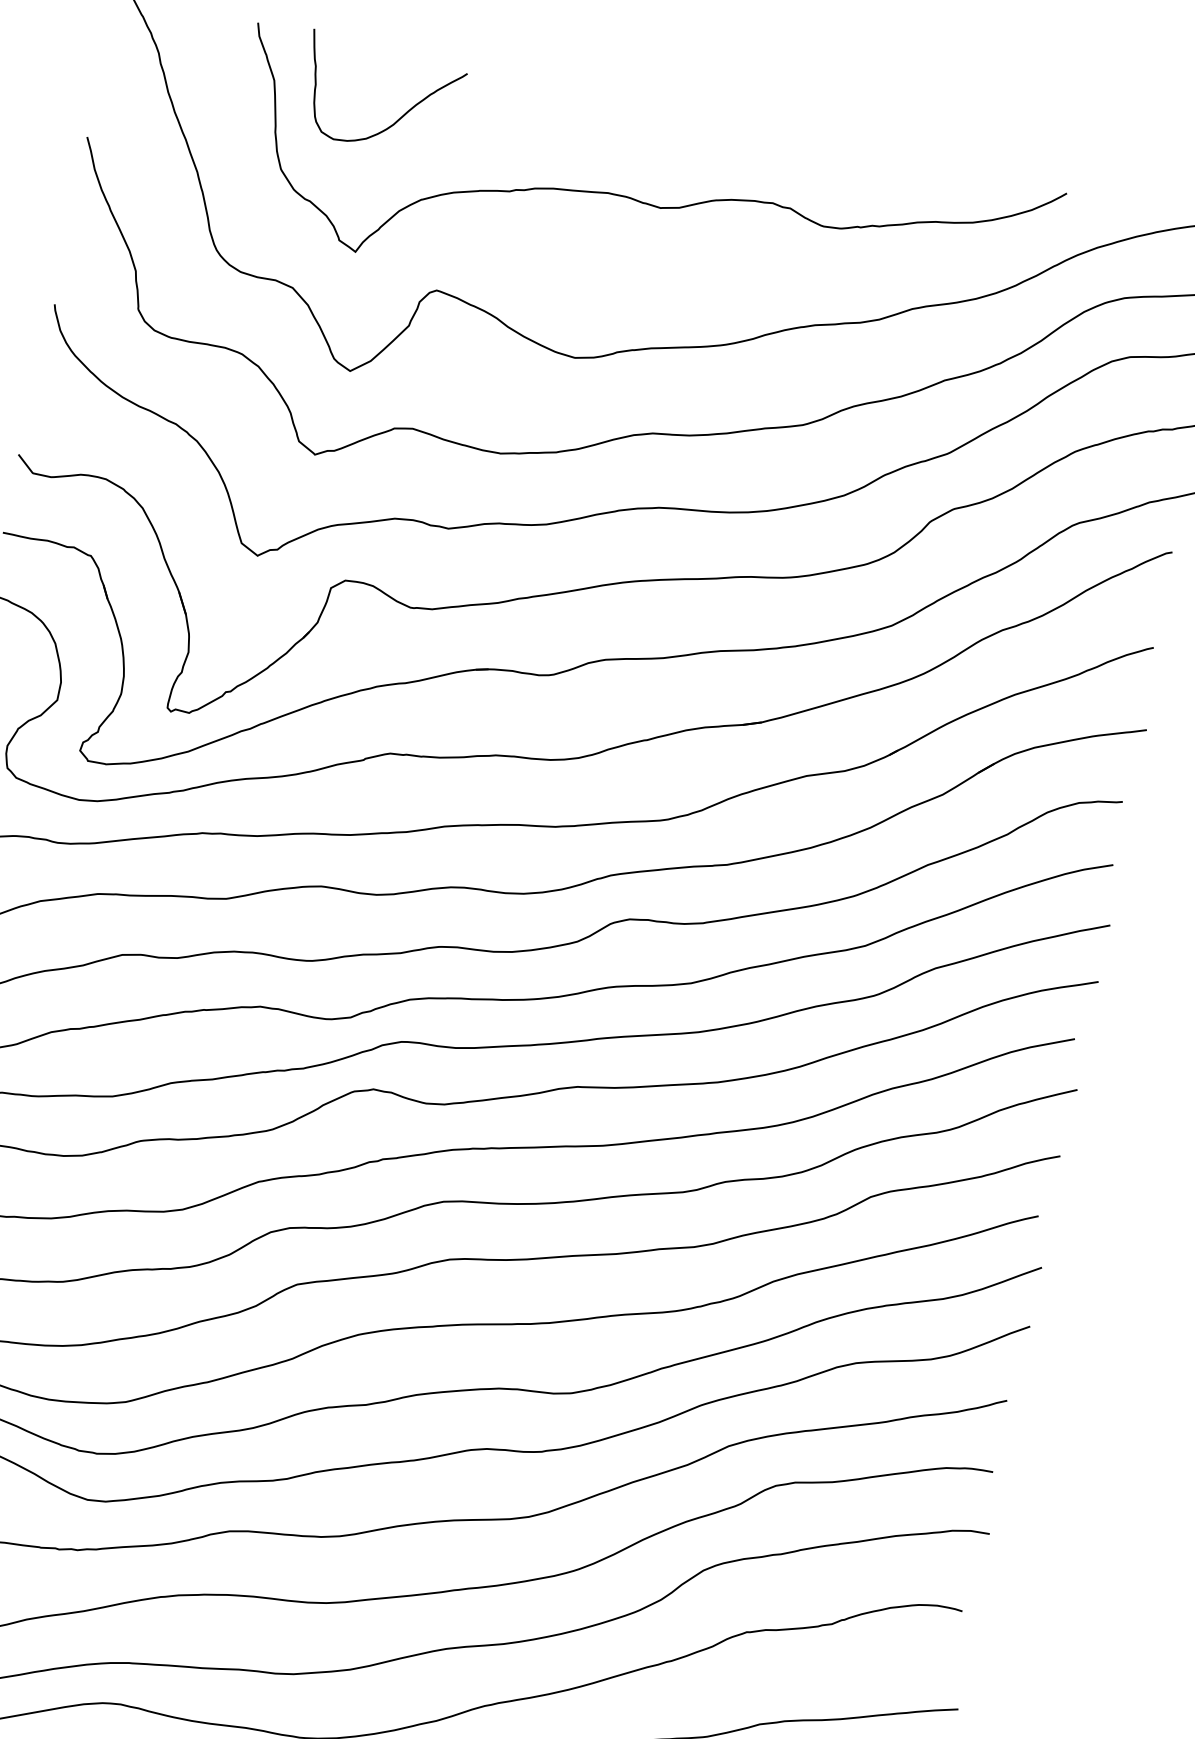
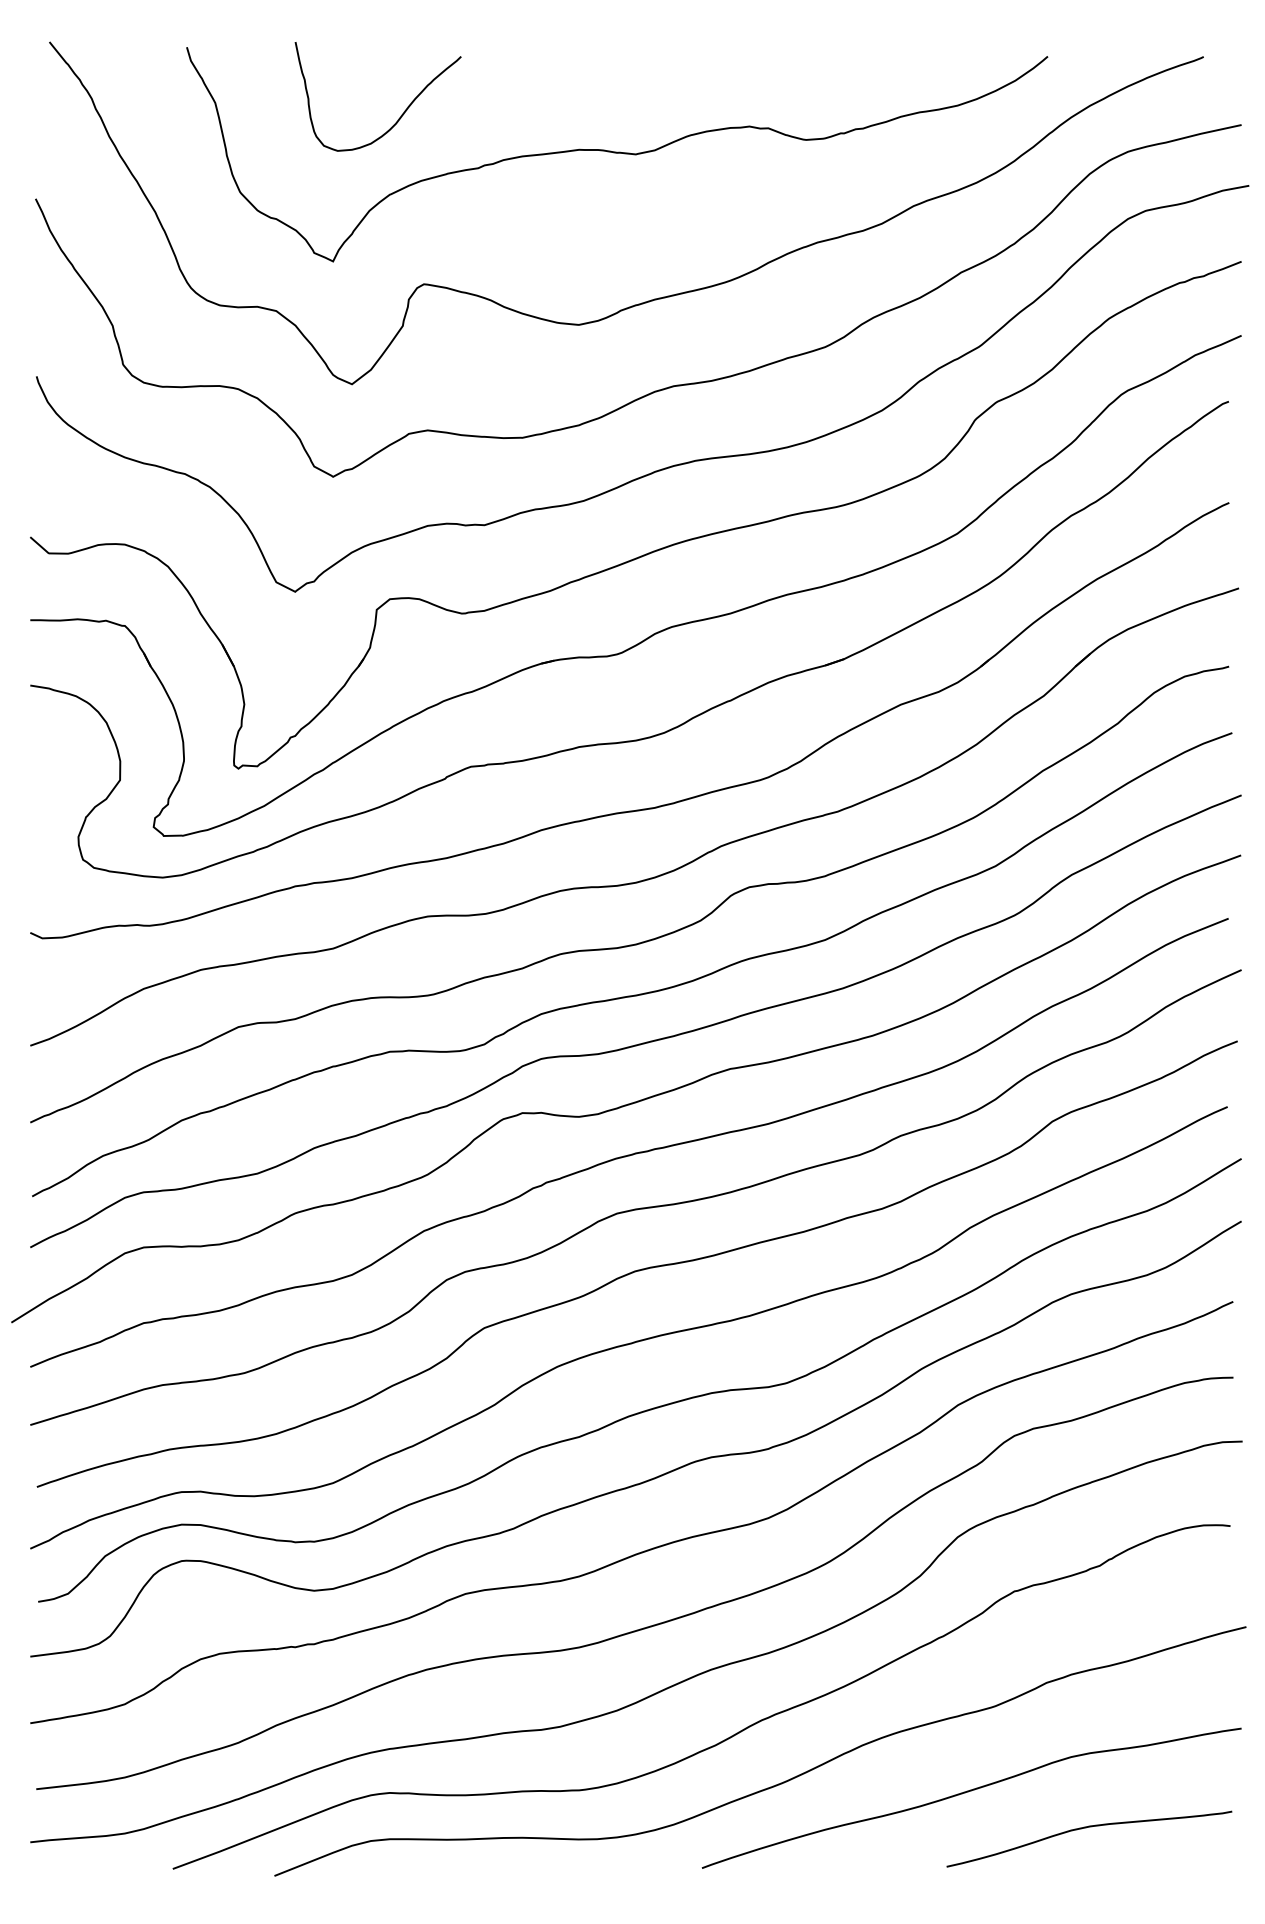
curve: (400, 116) -> (401, 114), moved

